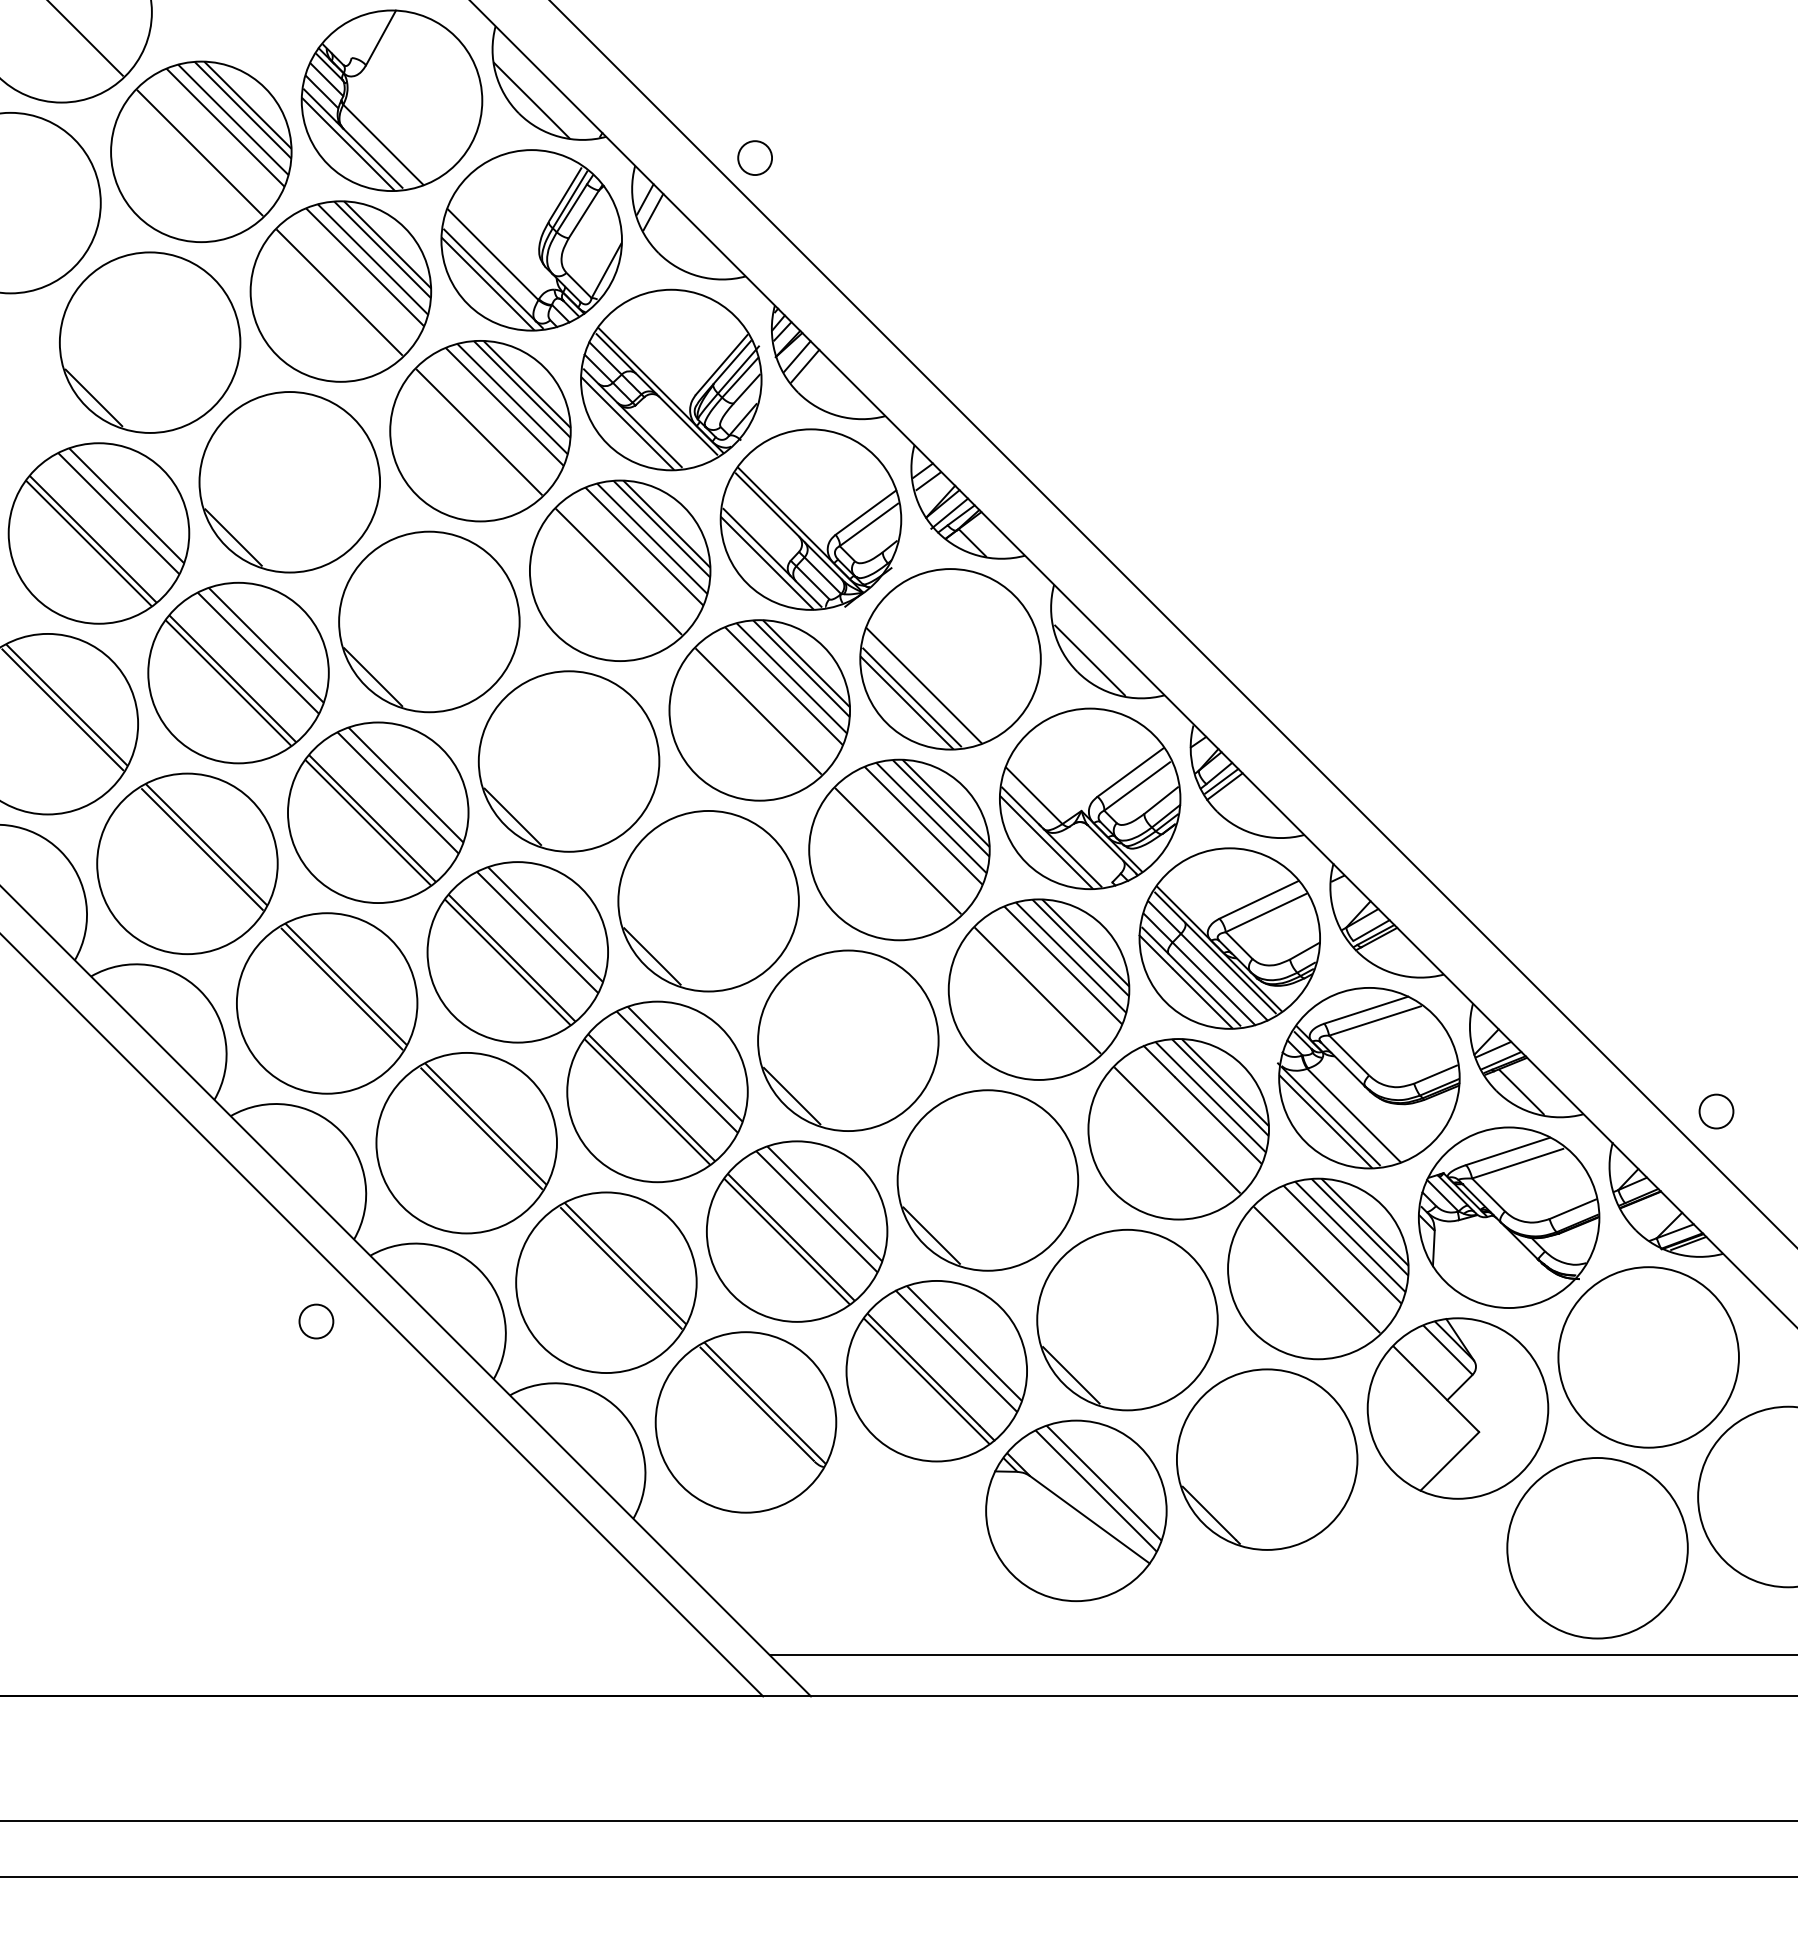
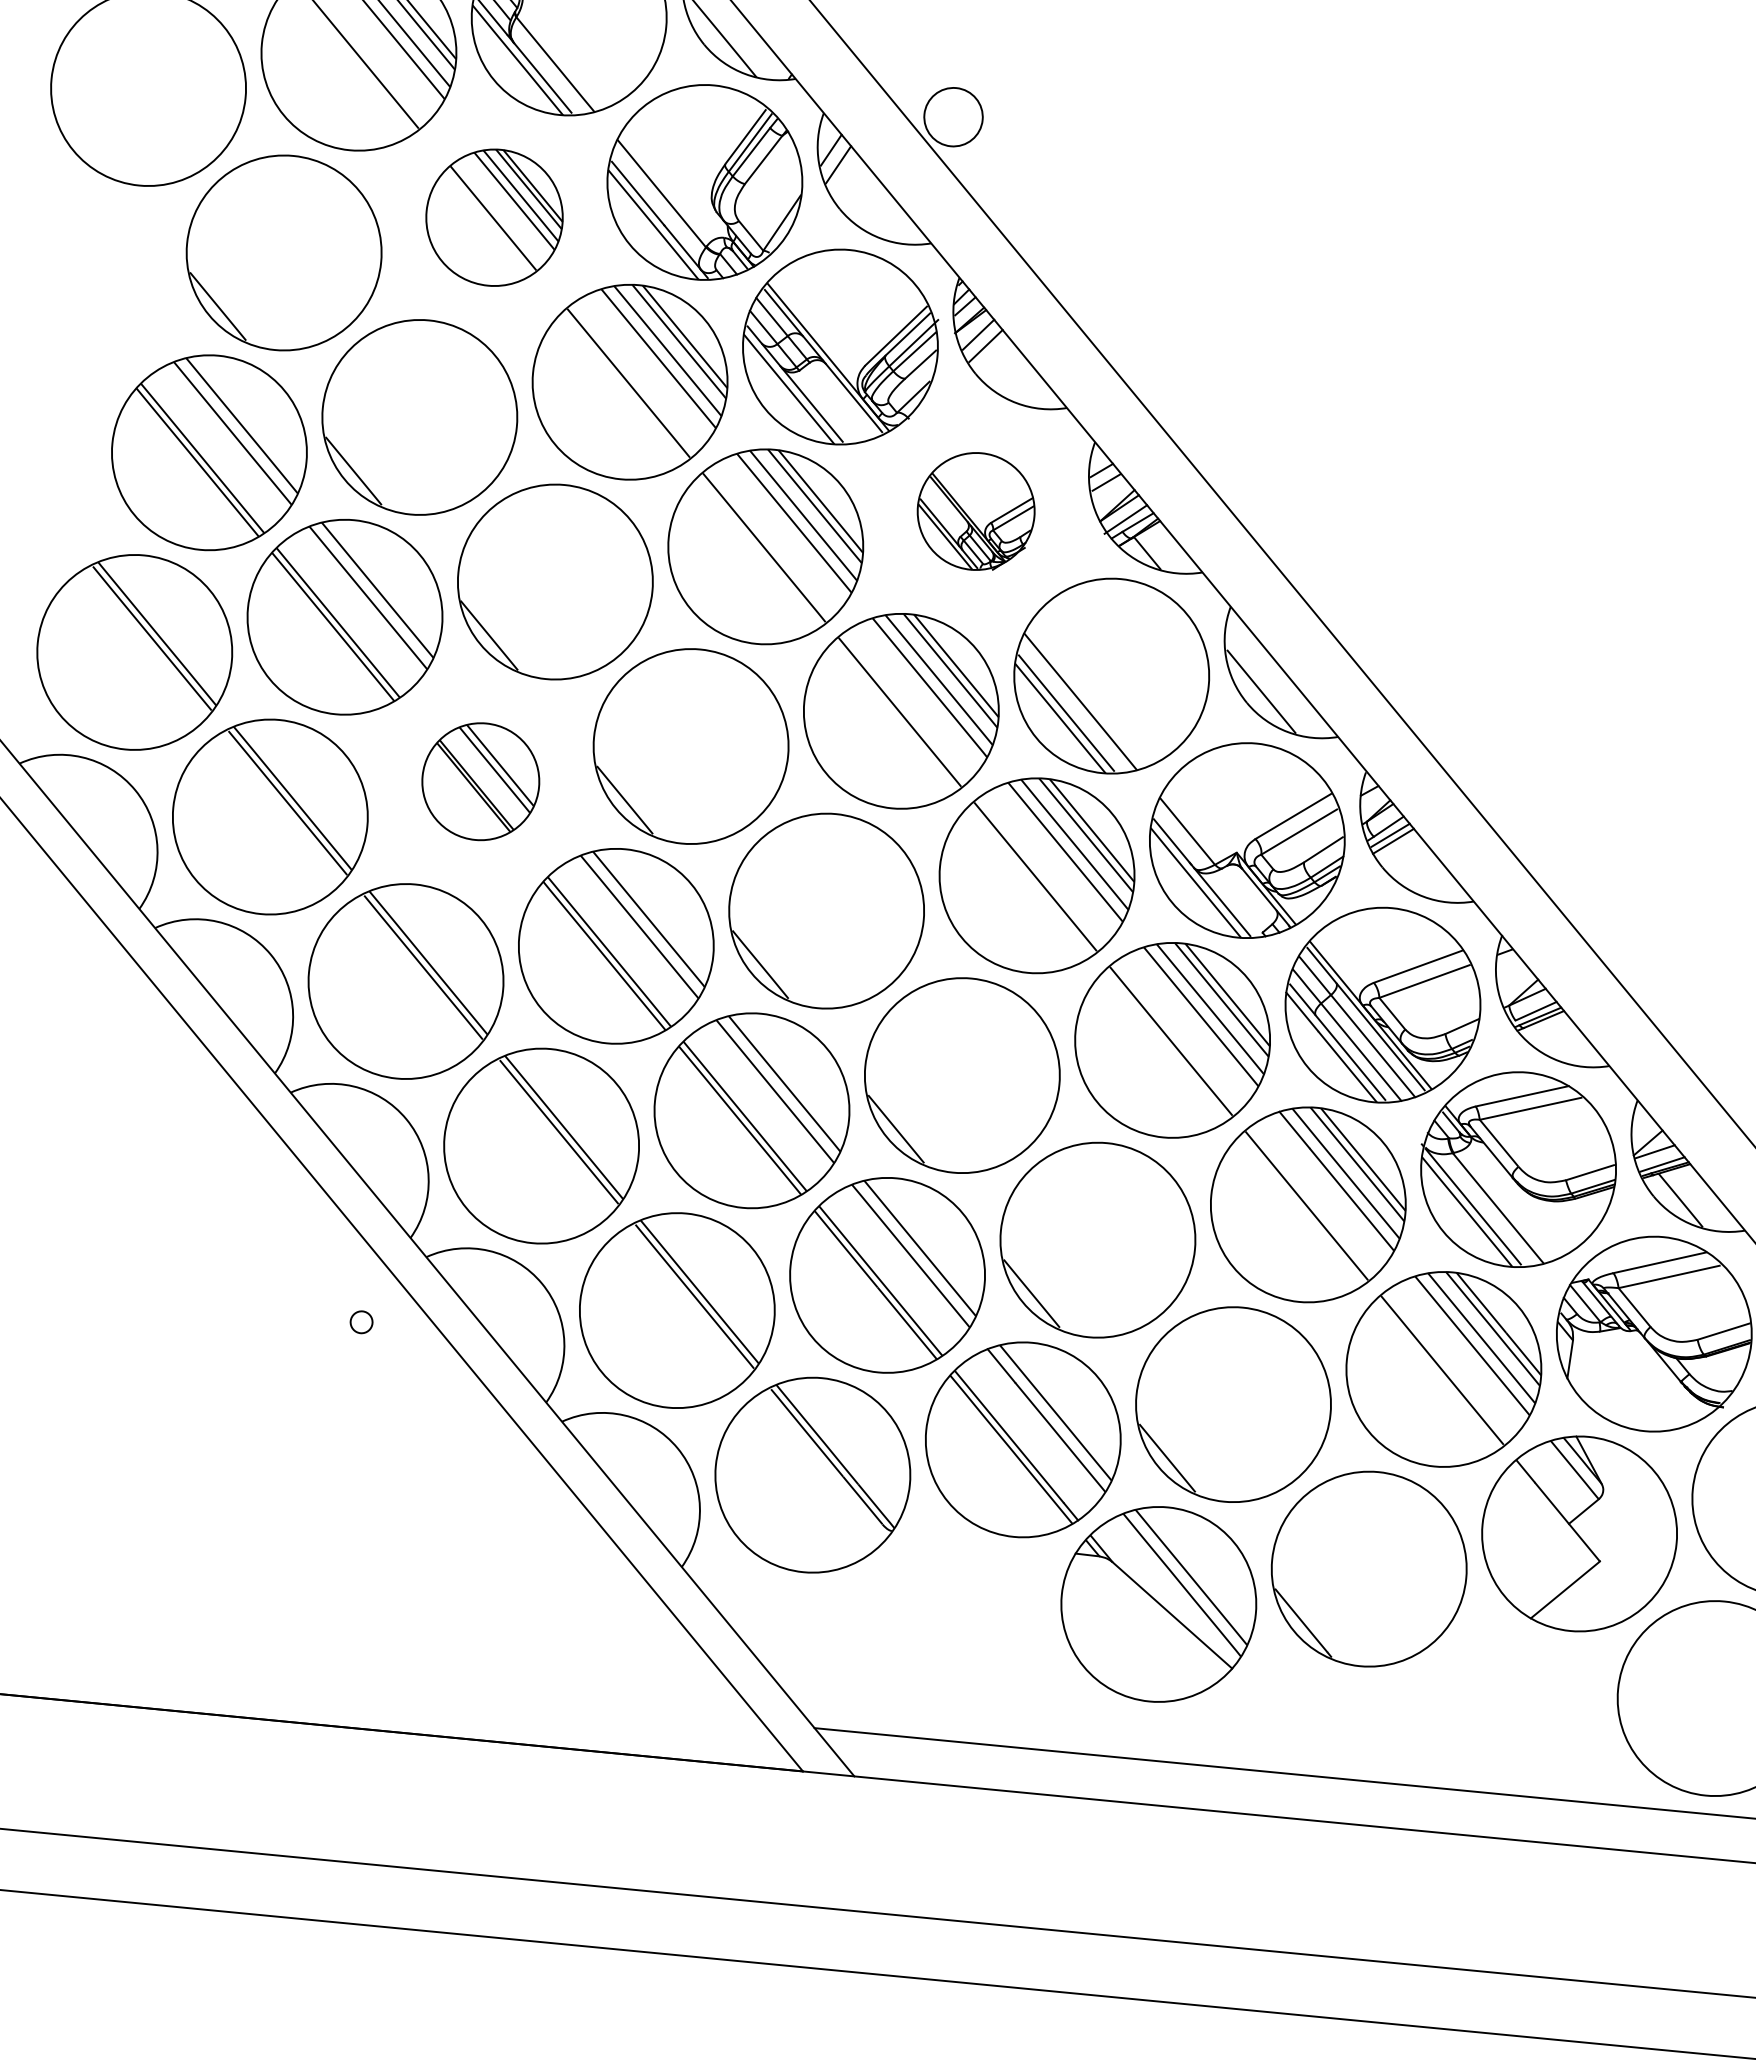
circle: (755, 158) -> (953, 117), size x1.6
part: (340, 291) -> (494, 217), size x0.7
part: (810, 519) -> (975, 511), size x0.6
part: (378, 812) -> (481, 781), size x0.6
circle: (316, 1321) -> (361, 1322), size x0.6

